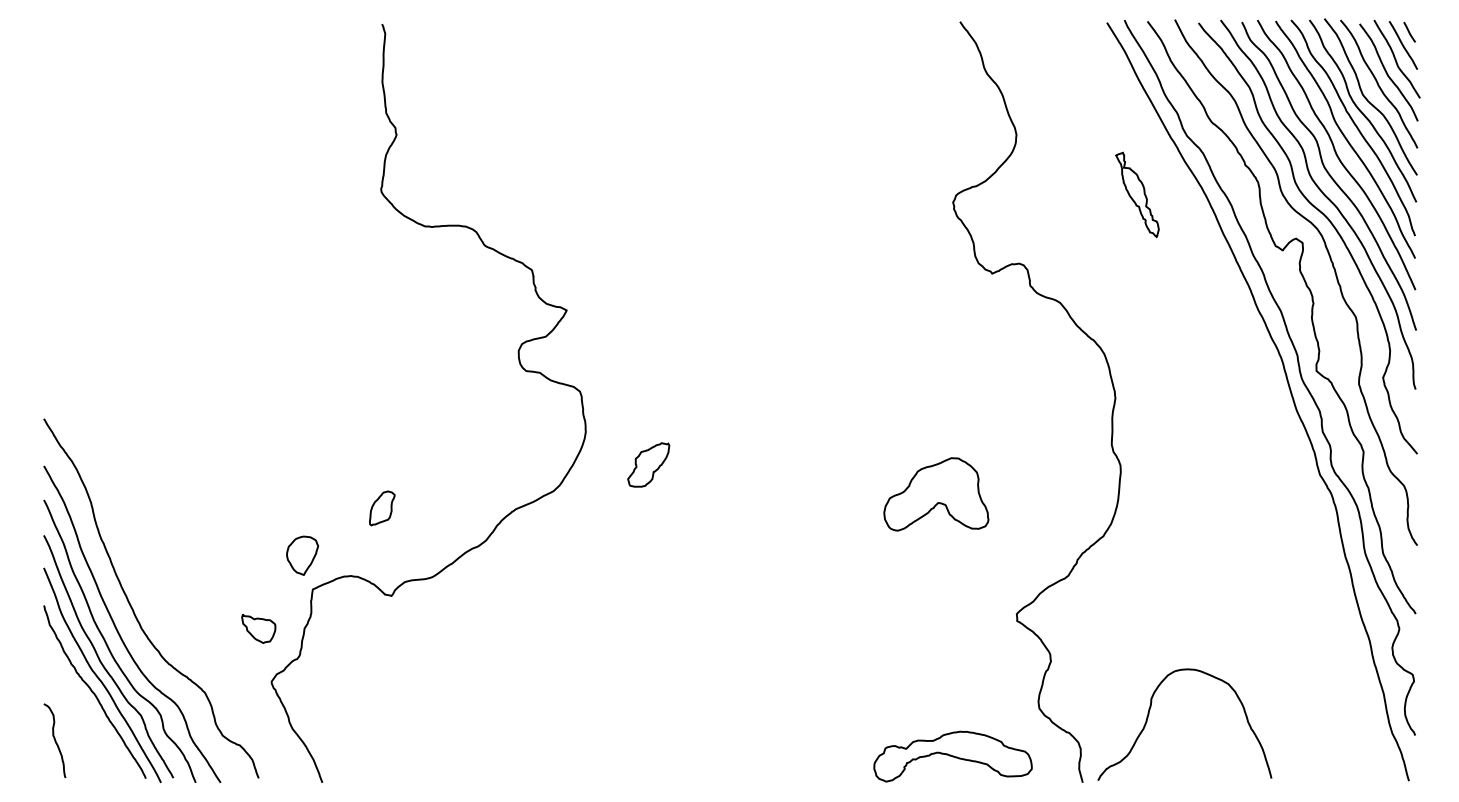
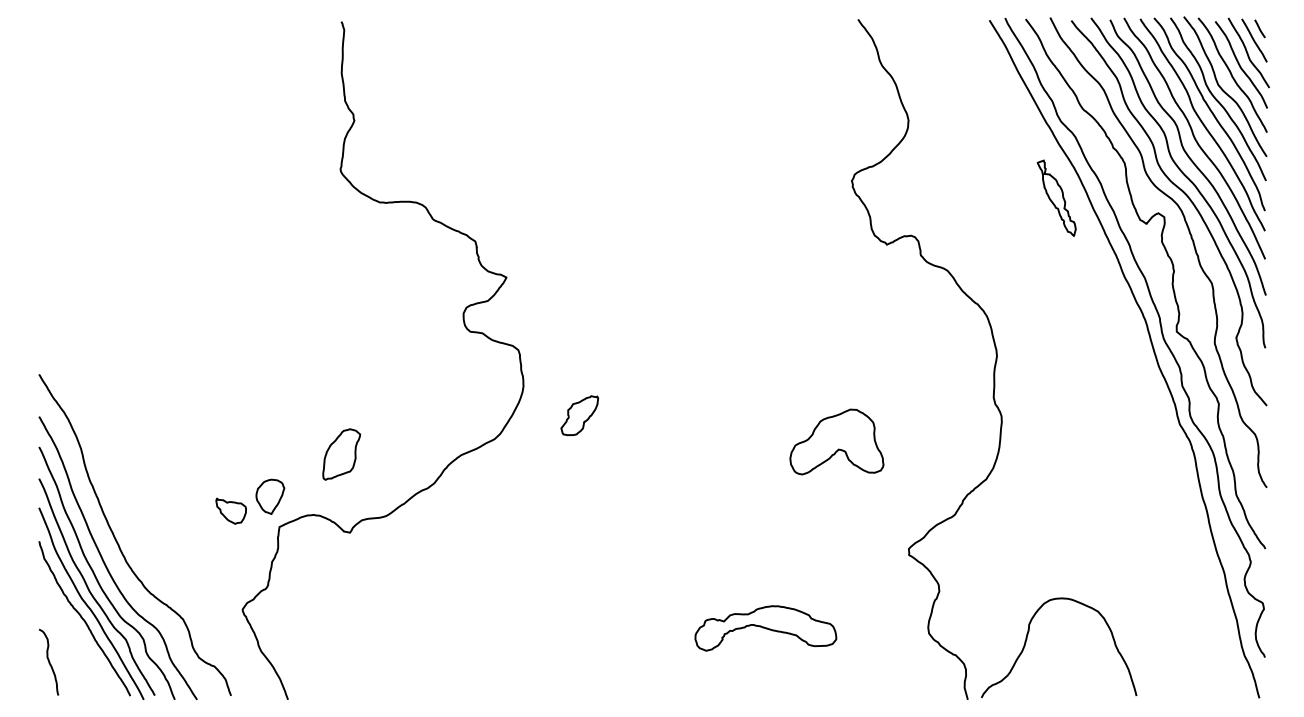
part: (1137, 194) -> (1056, 197), moved
part: (382, 508) -> (341, 454), size x1.67
part: (258, 628) -> (230, 510), moved
part: (952, 756) -> (765, 628), moved

